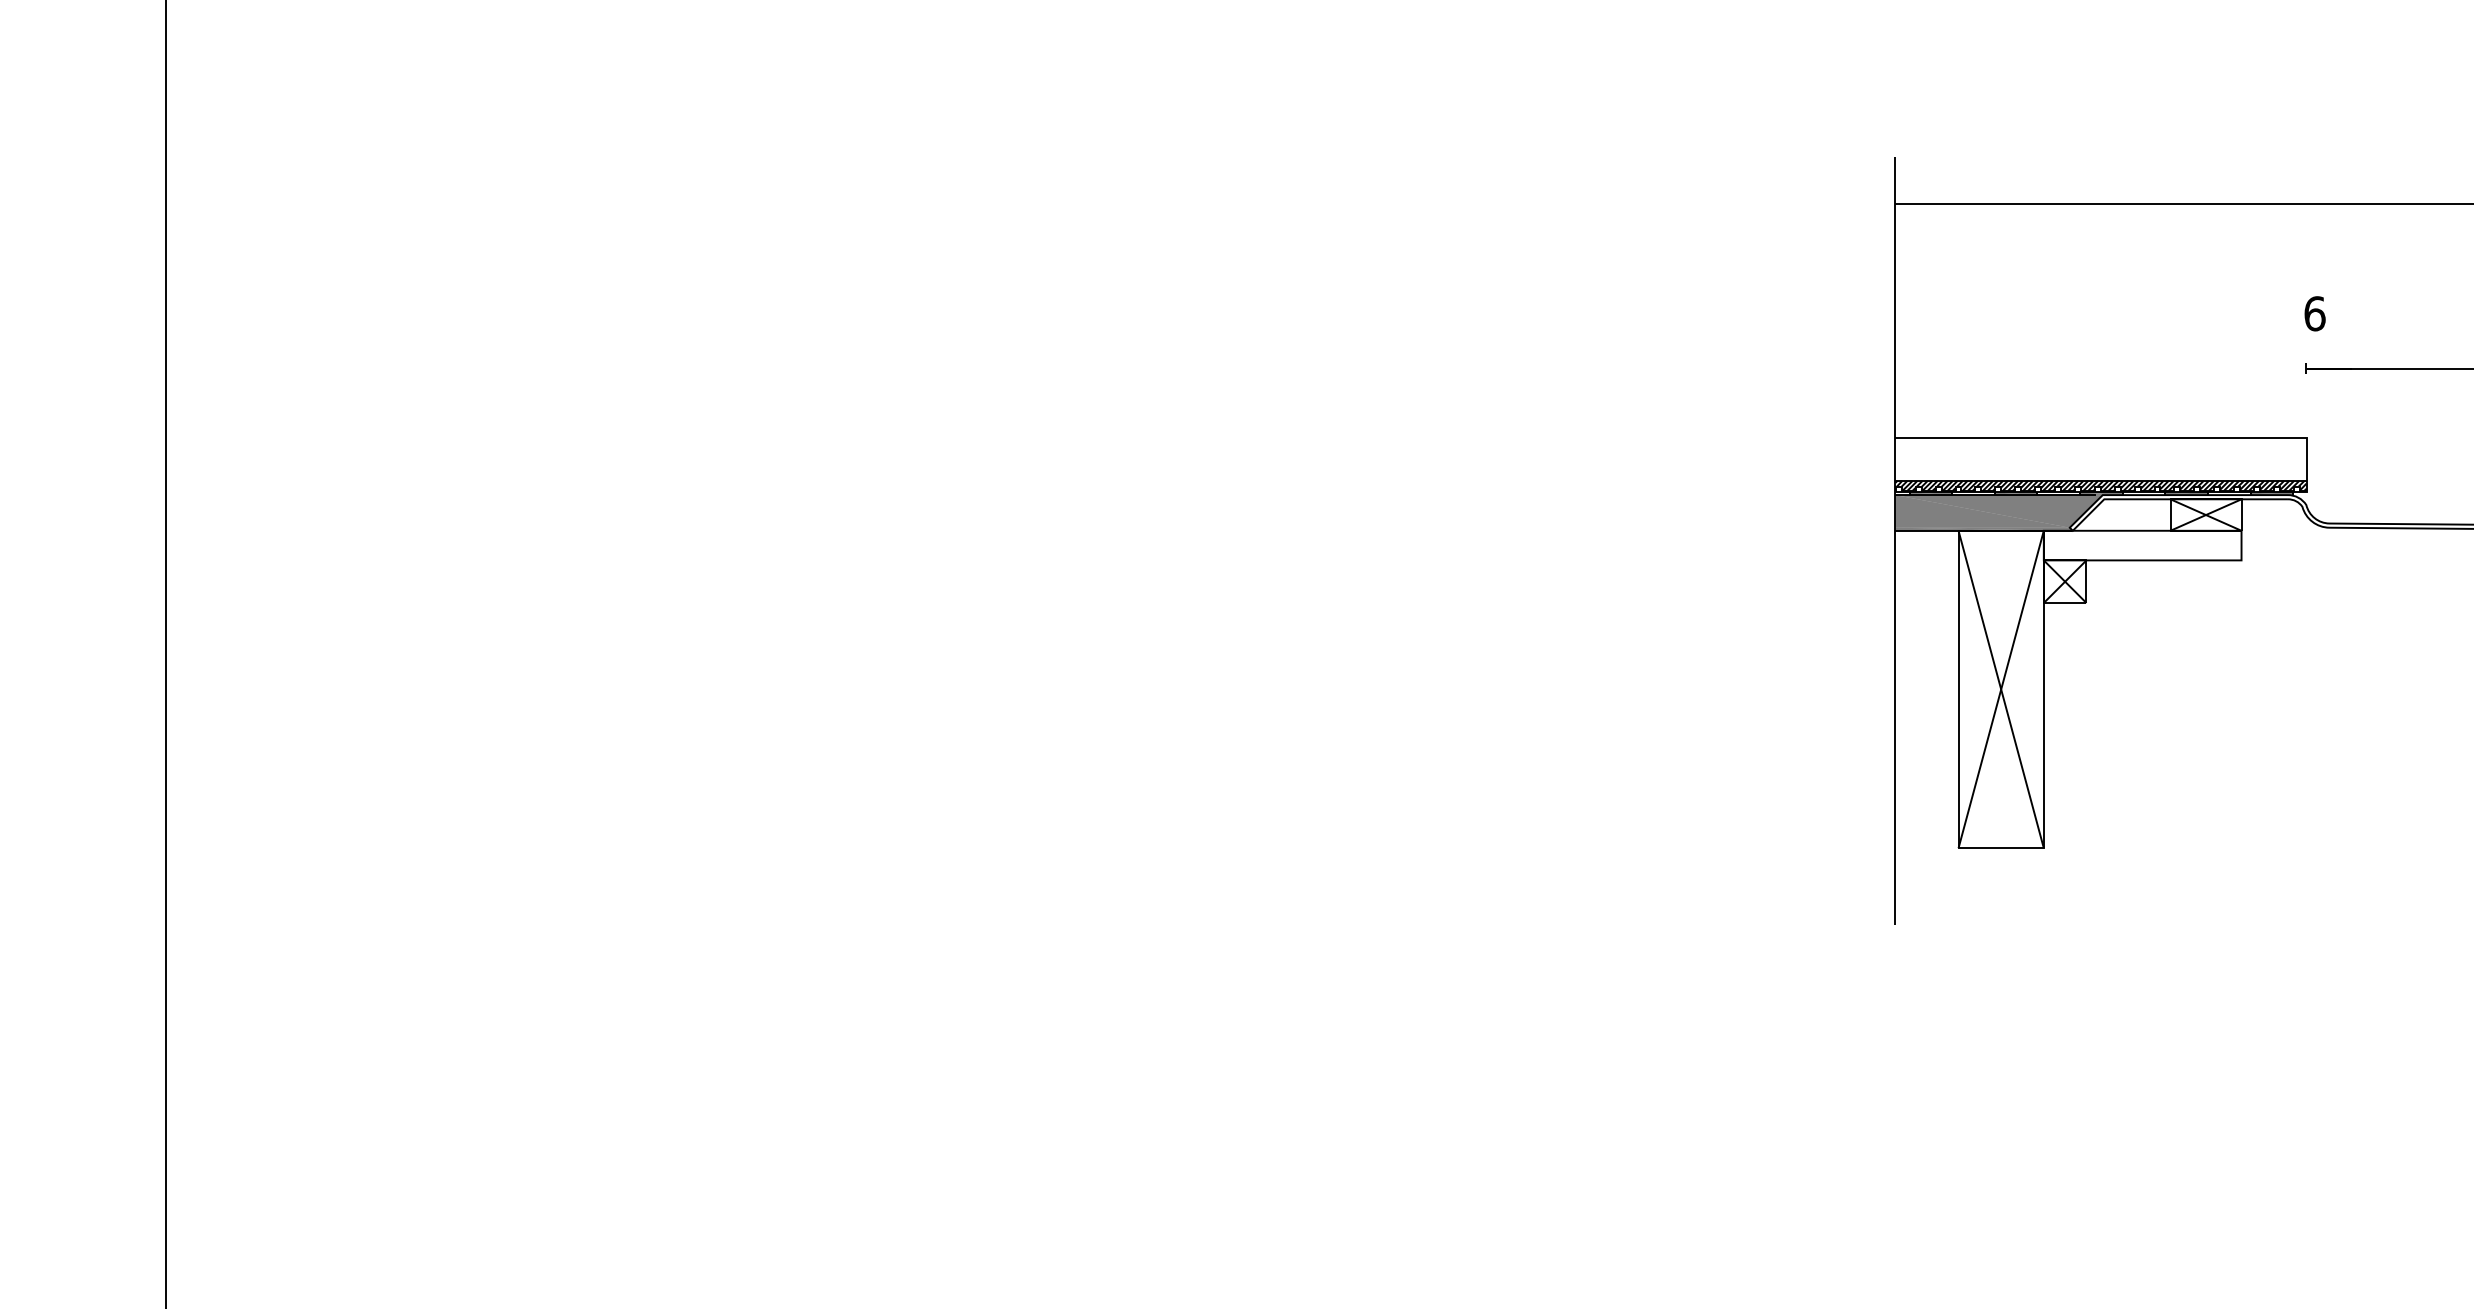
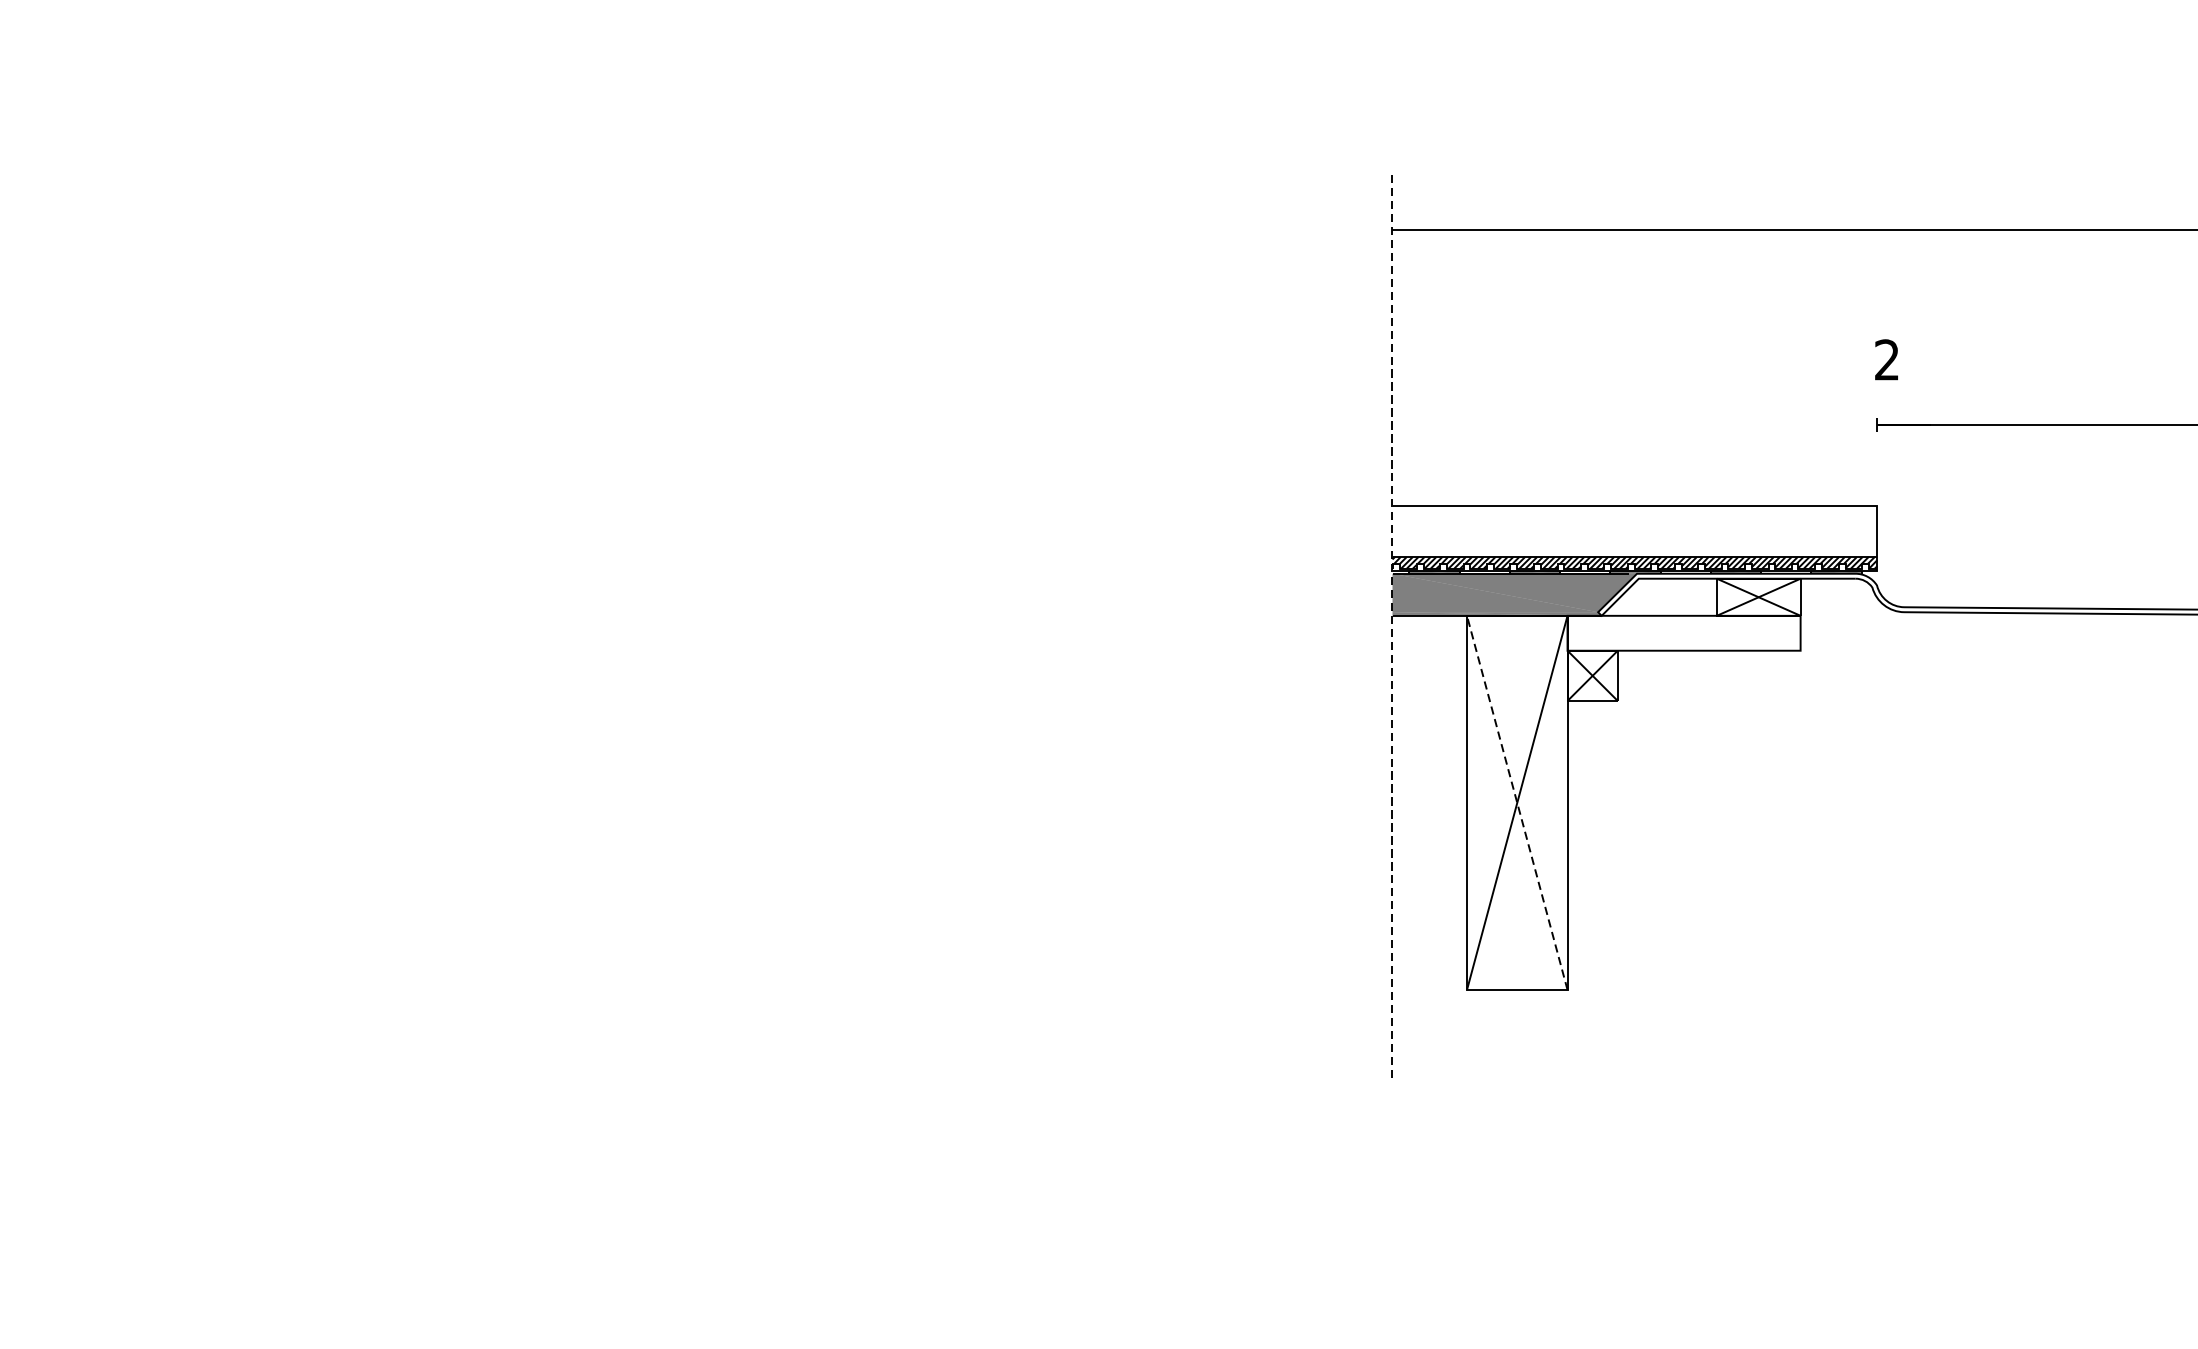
text: (2314, 313) -> (1886, 359), 6 -> 2
line: (1895, 541) -> (1392, 628), solid -> dashed
line: (2001, 689) -> (1517, 802), solid -> dashed

